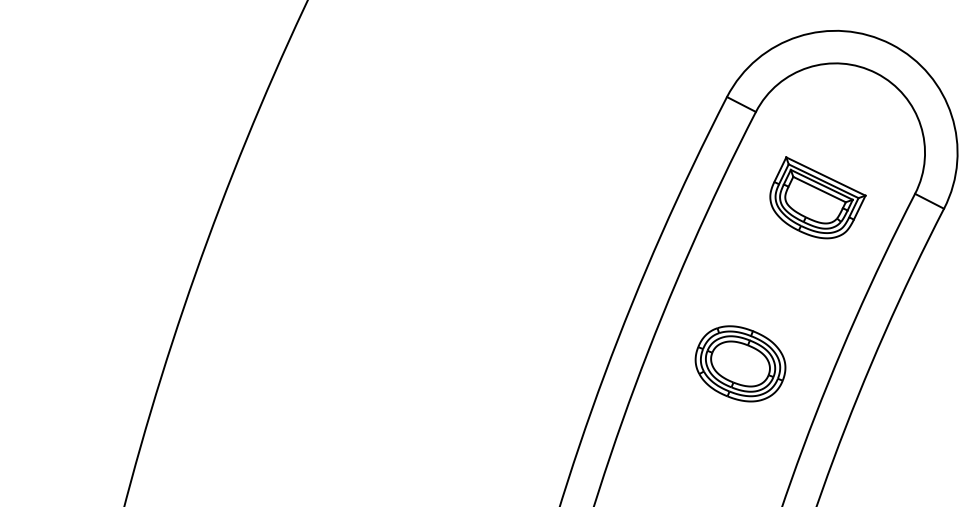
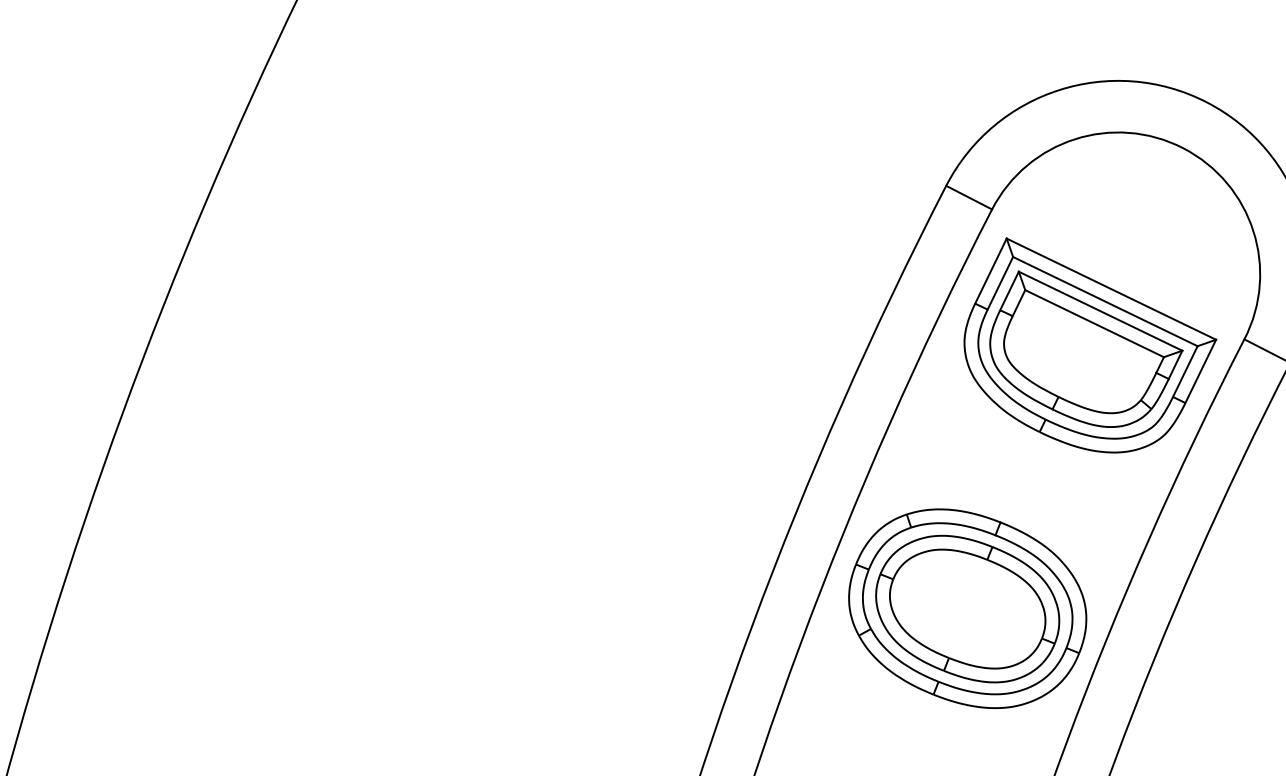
part: (817, 197) -> (1089, 345), size x1.67
part: (740, 363) -> (967, 608), size x1.67

